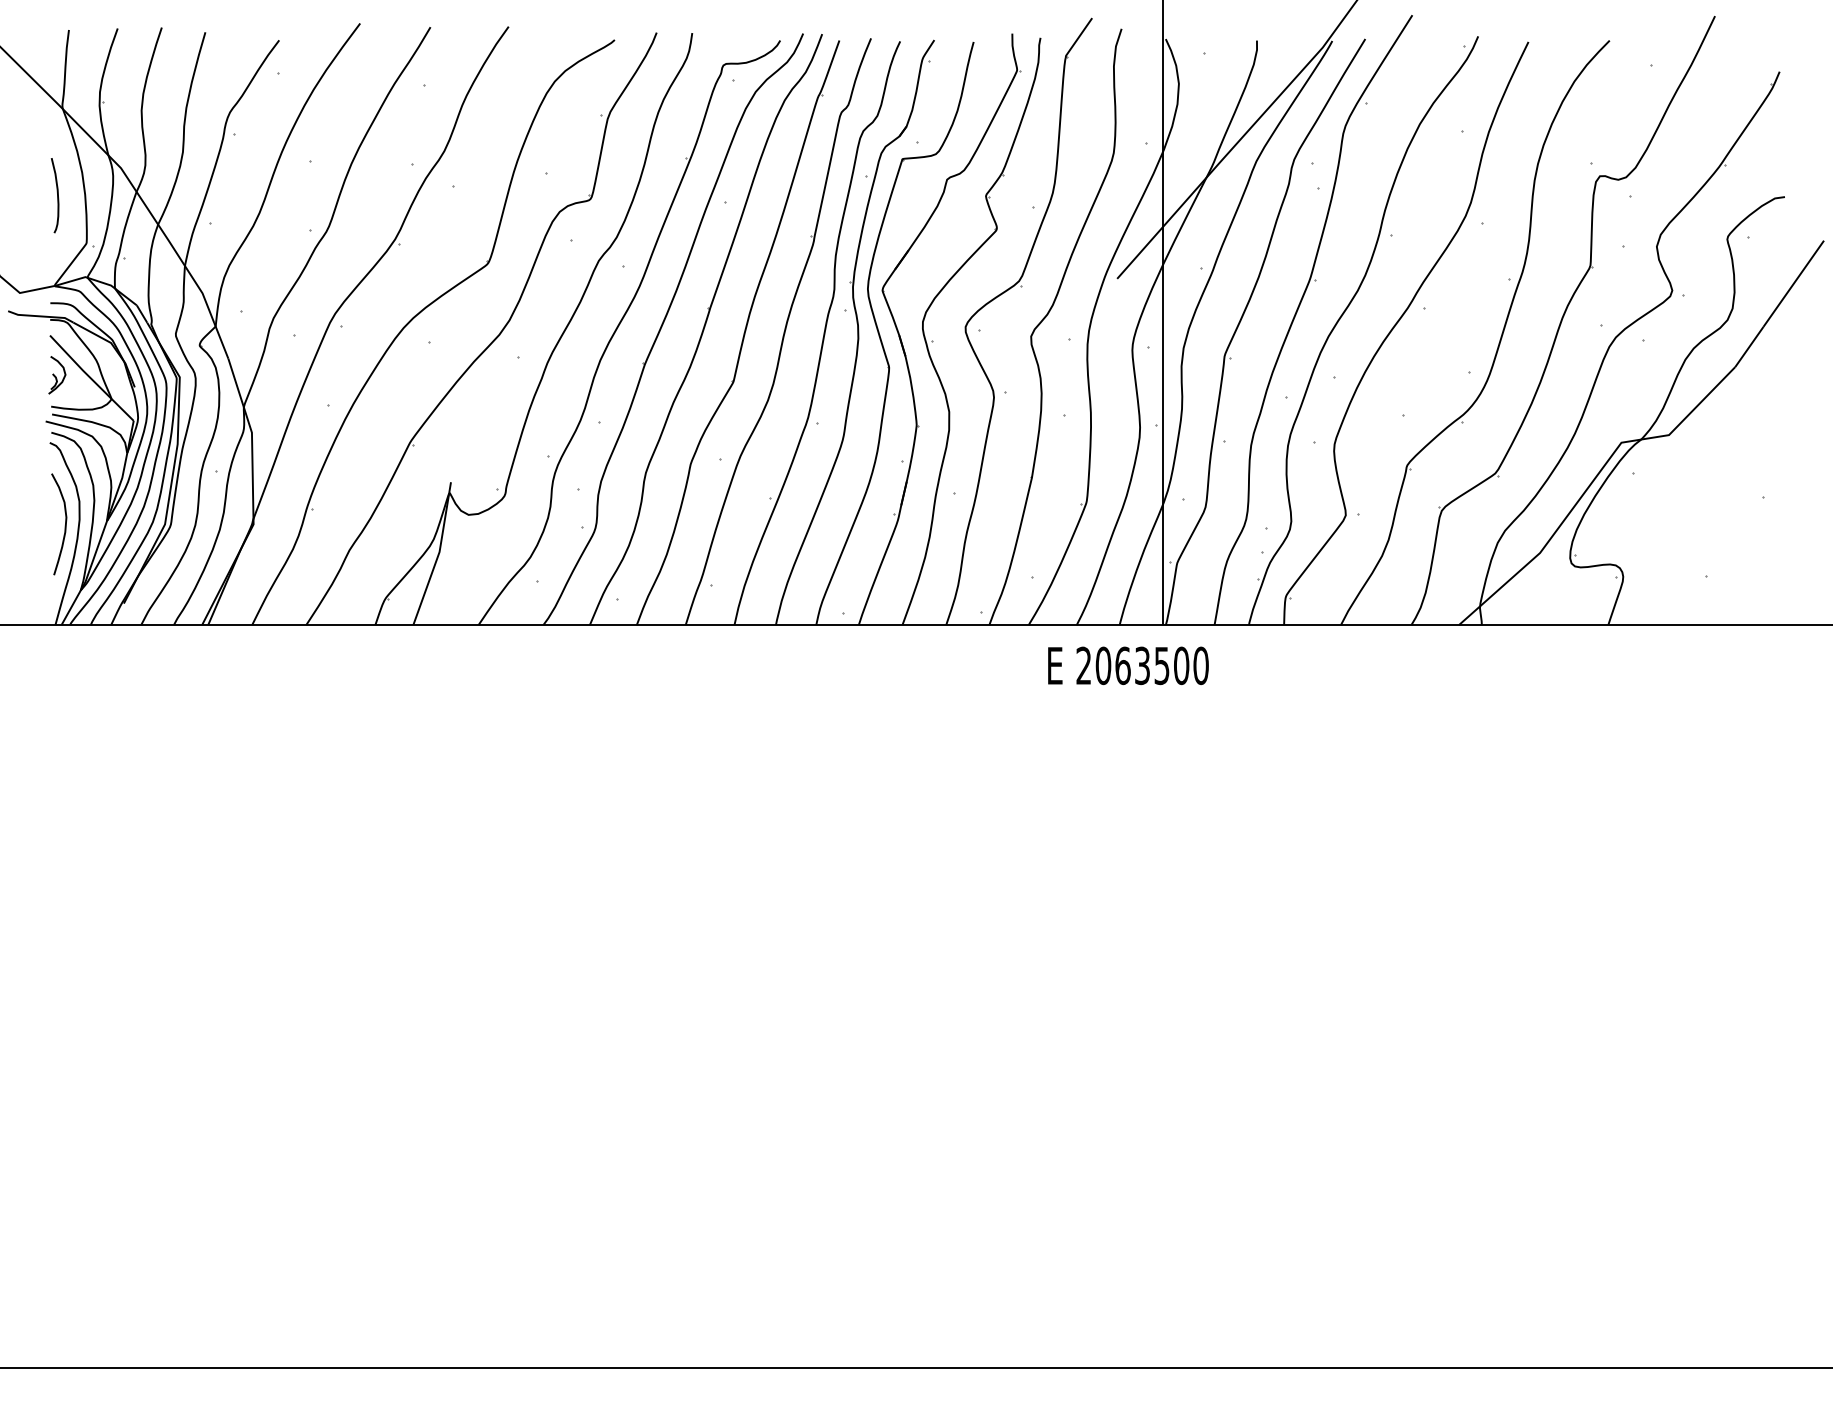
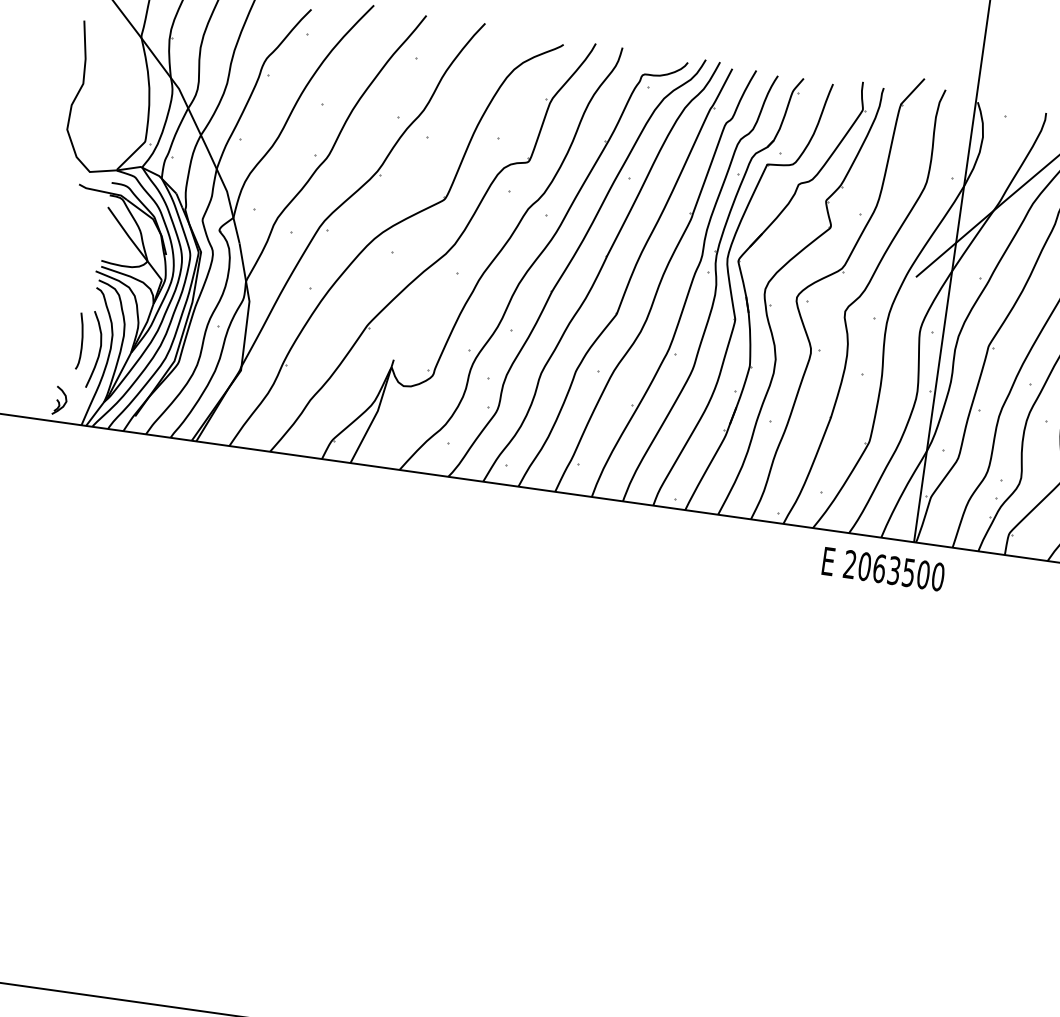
curve: (57, 195) -> (81, 341), moved
part: (57, 375) -> (60, 401), moved

